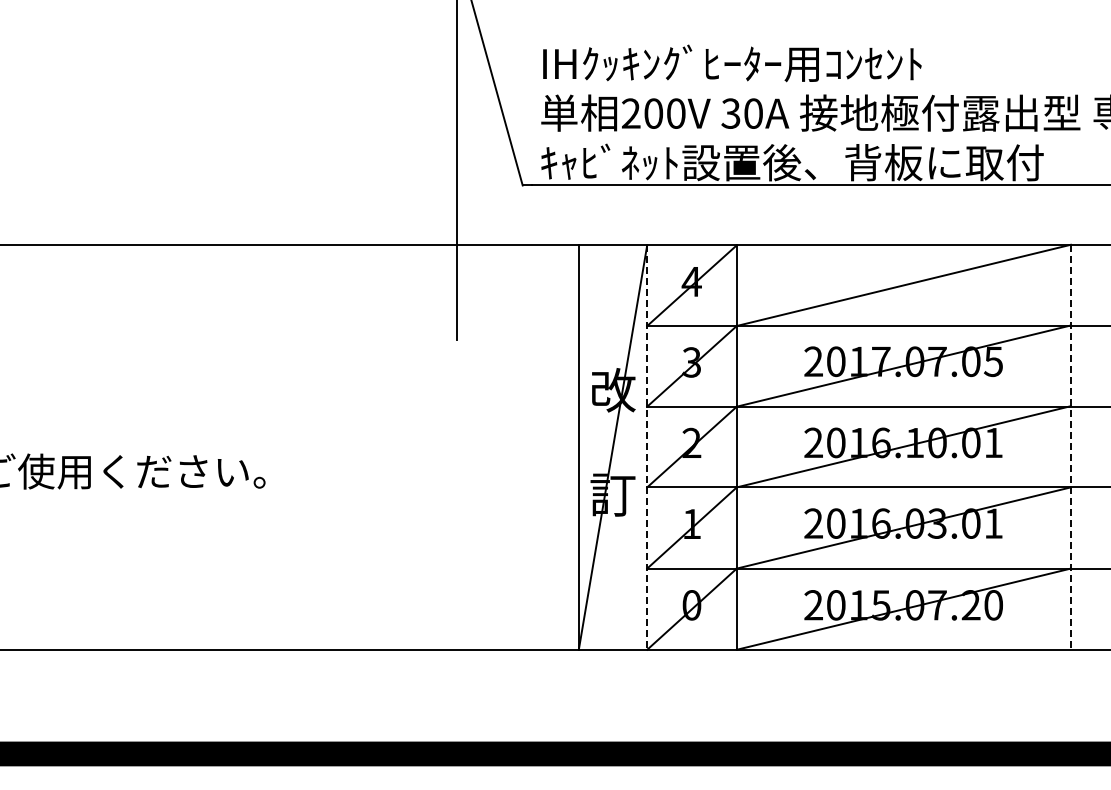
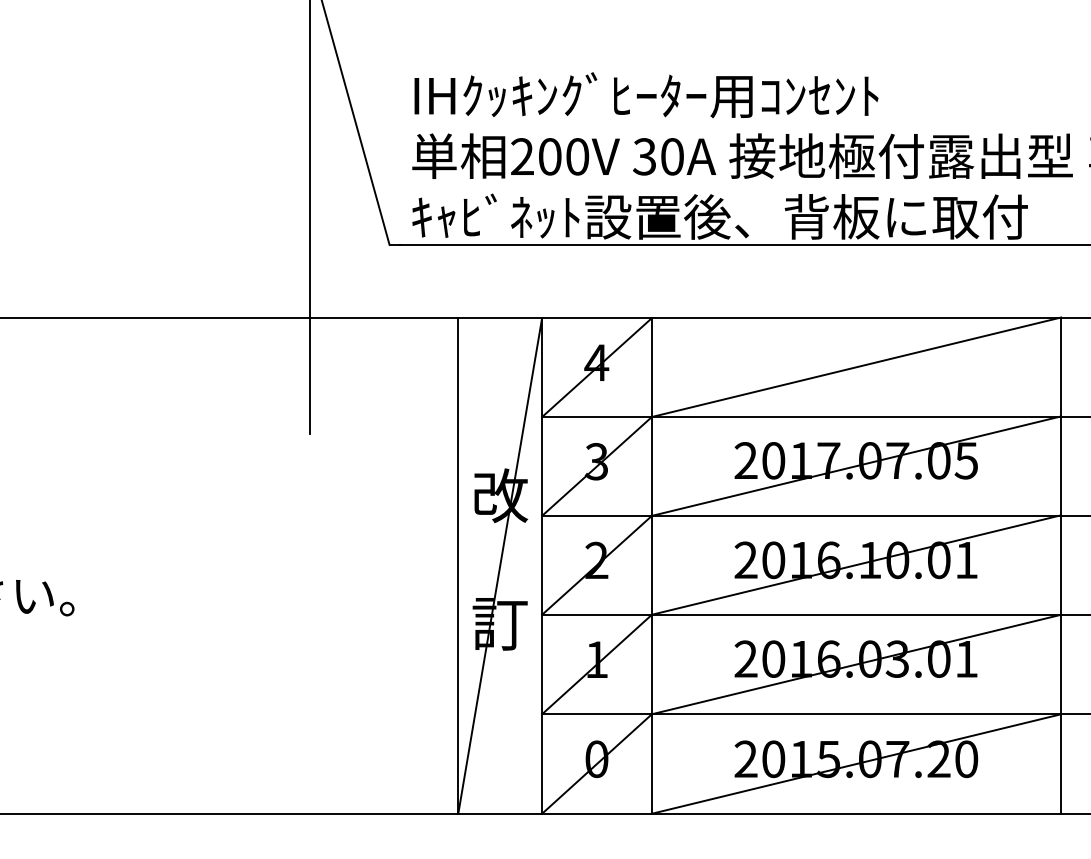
line: (647, 448) -> (542, 567), dashed -> solid
line: (1070, 448) -> (1060, 567), dashed -> solid

